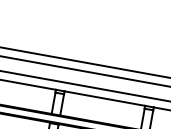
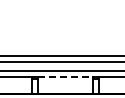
line: (106, 99) -> (66, 77), solid -> dashed

